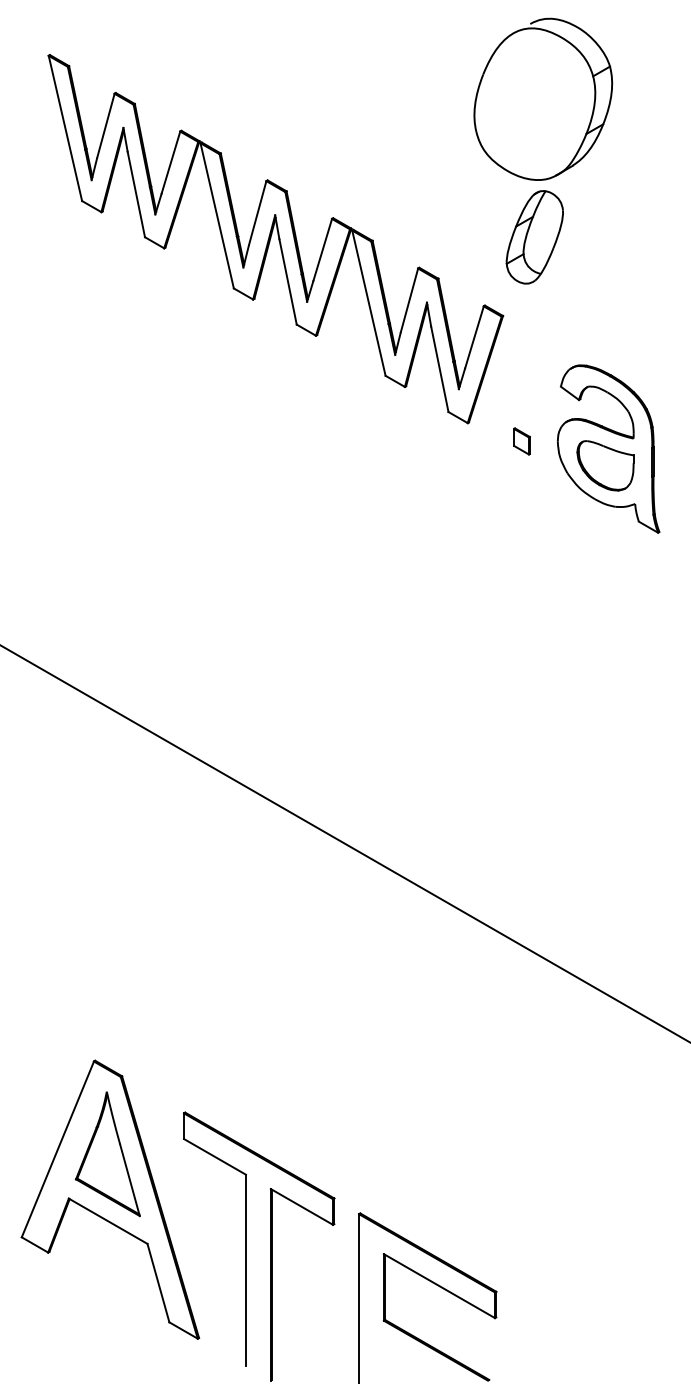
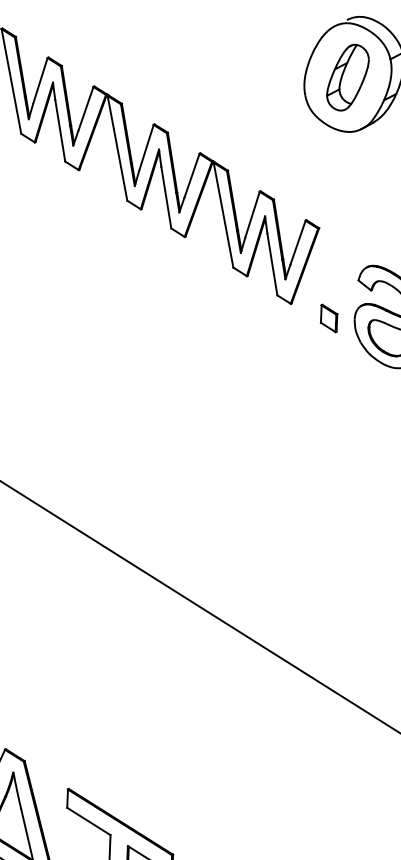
part: (534, 237) -> (347, 77), moved
part: (521, 441) -> (328, 318), size x1.43

